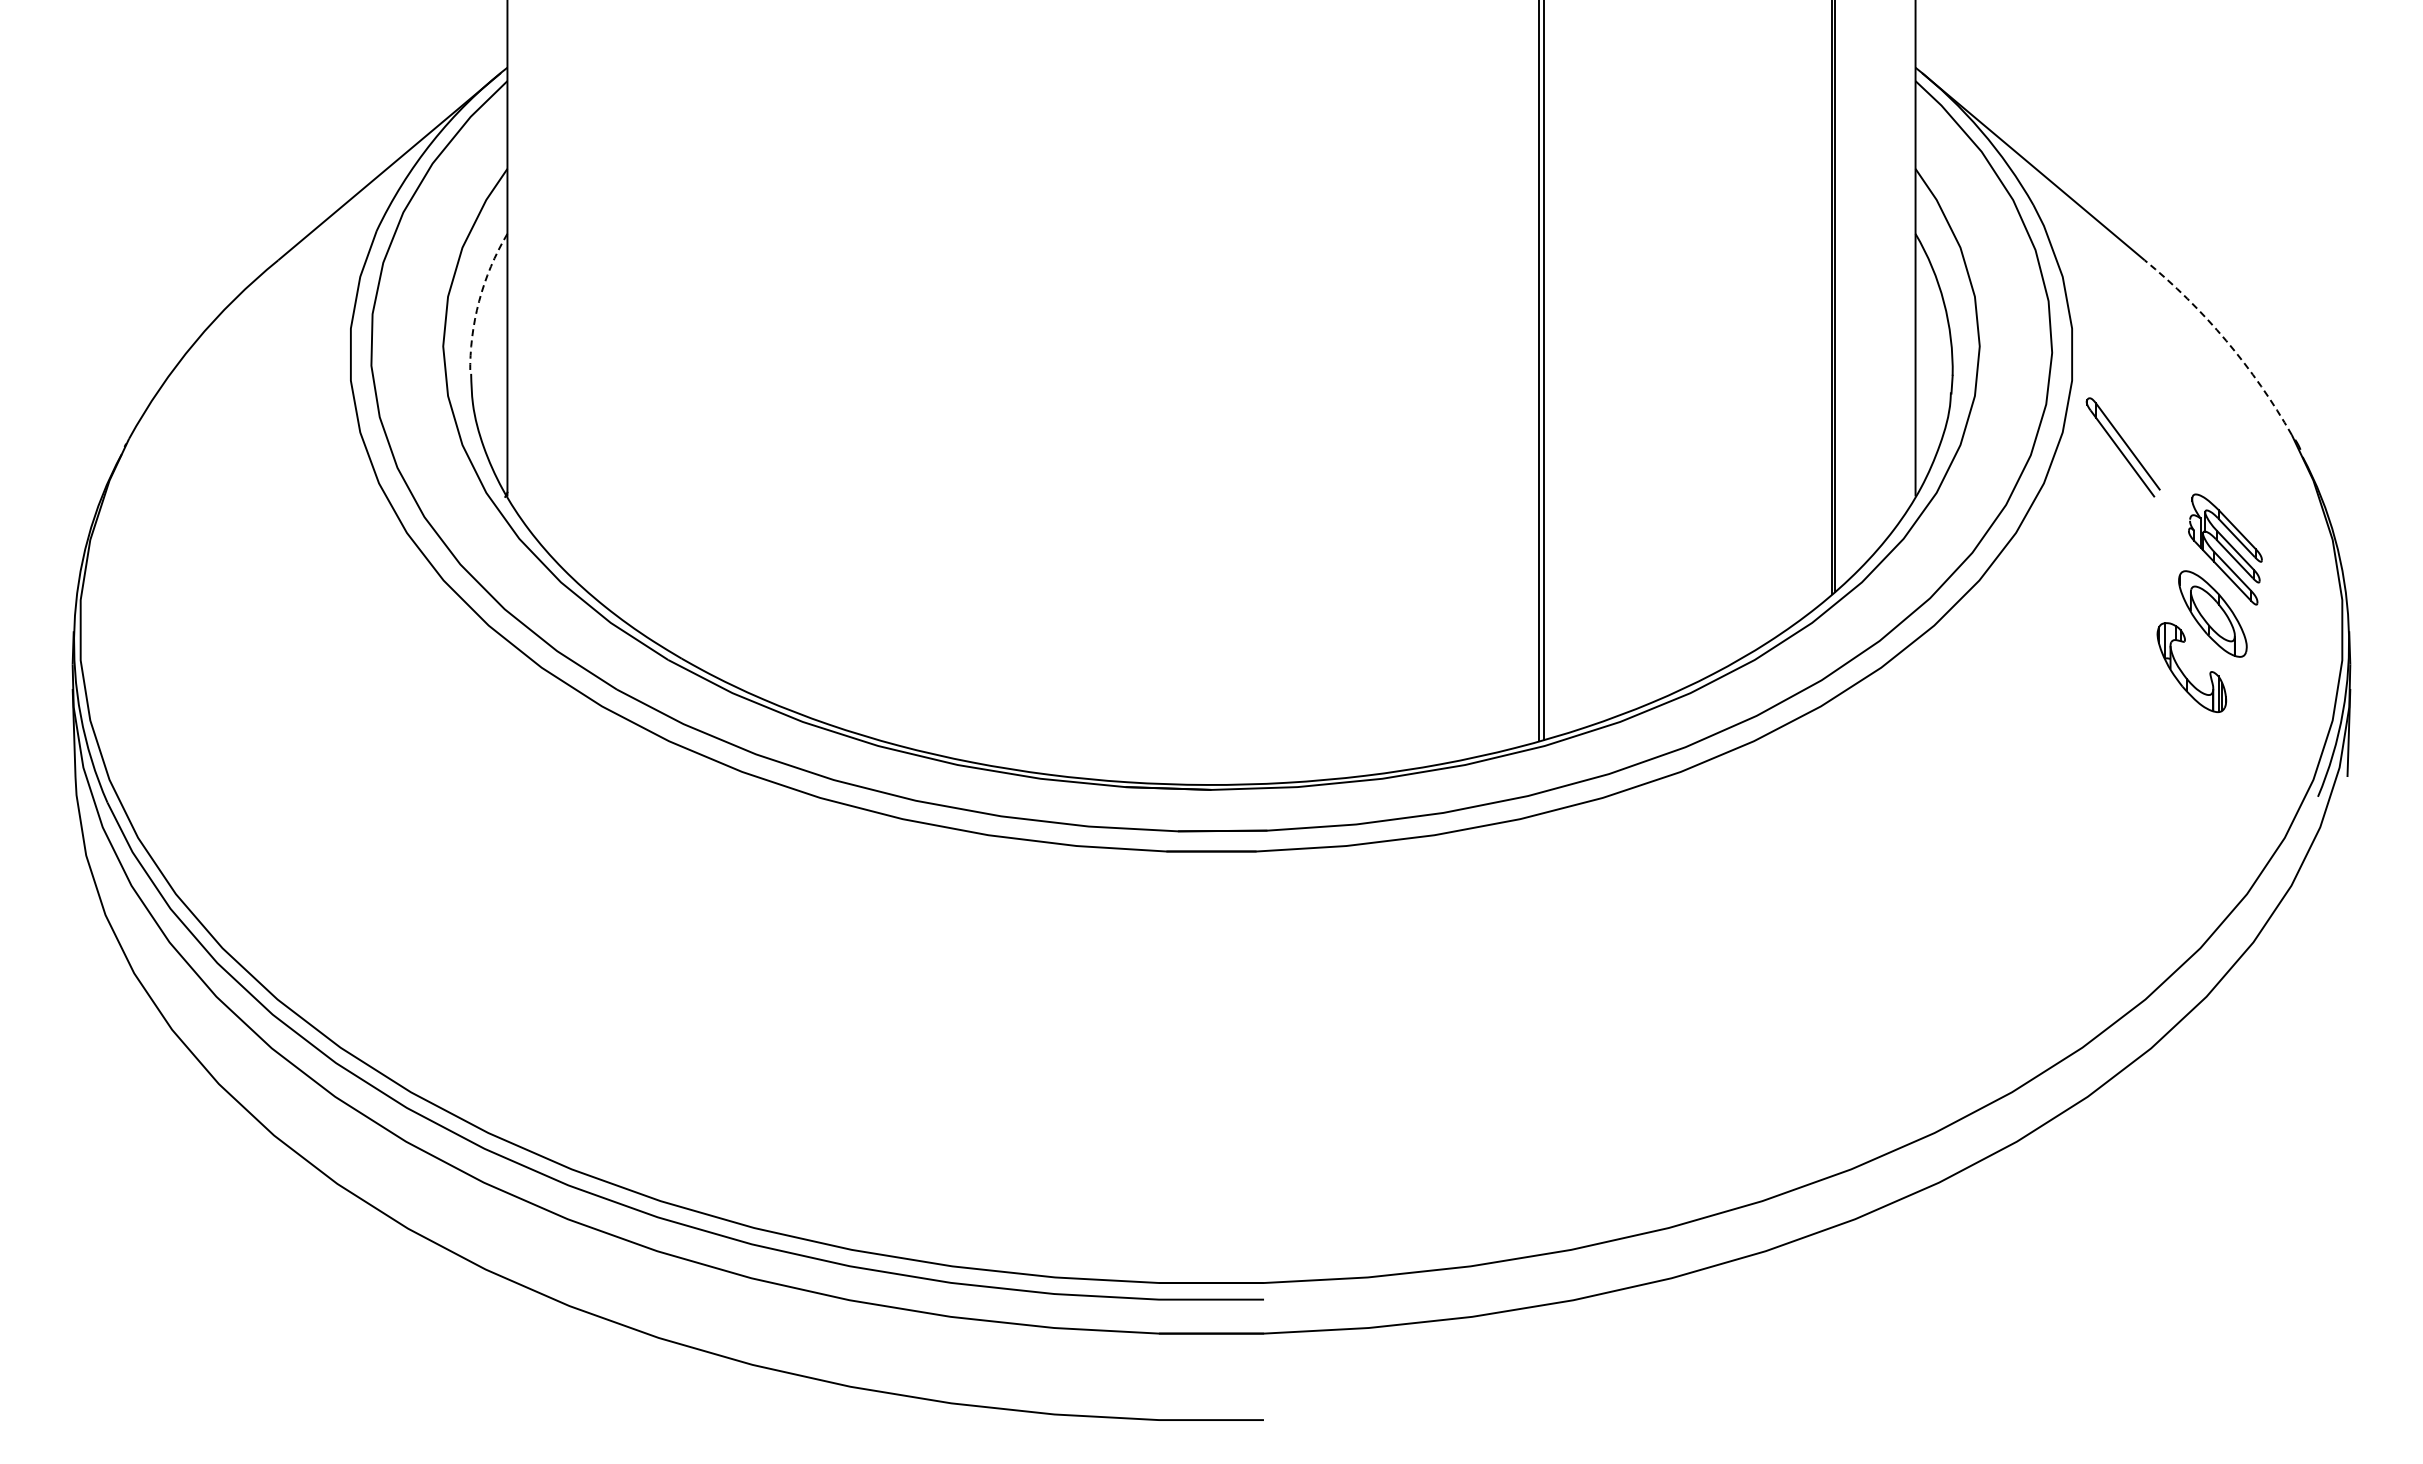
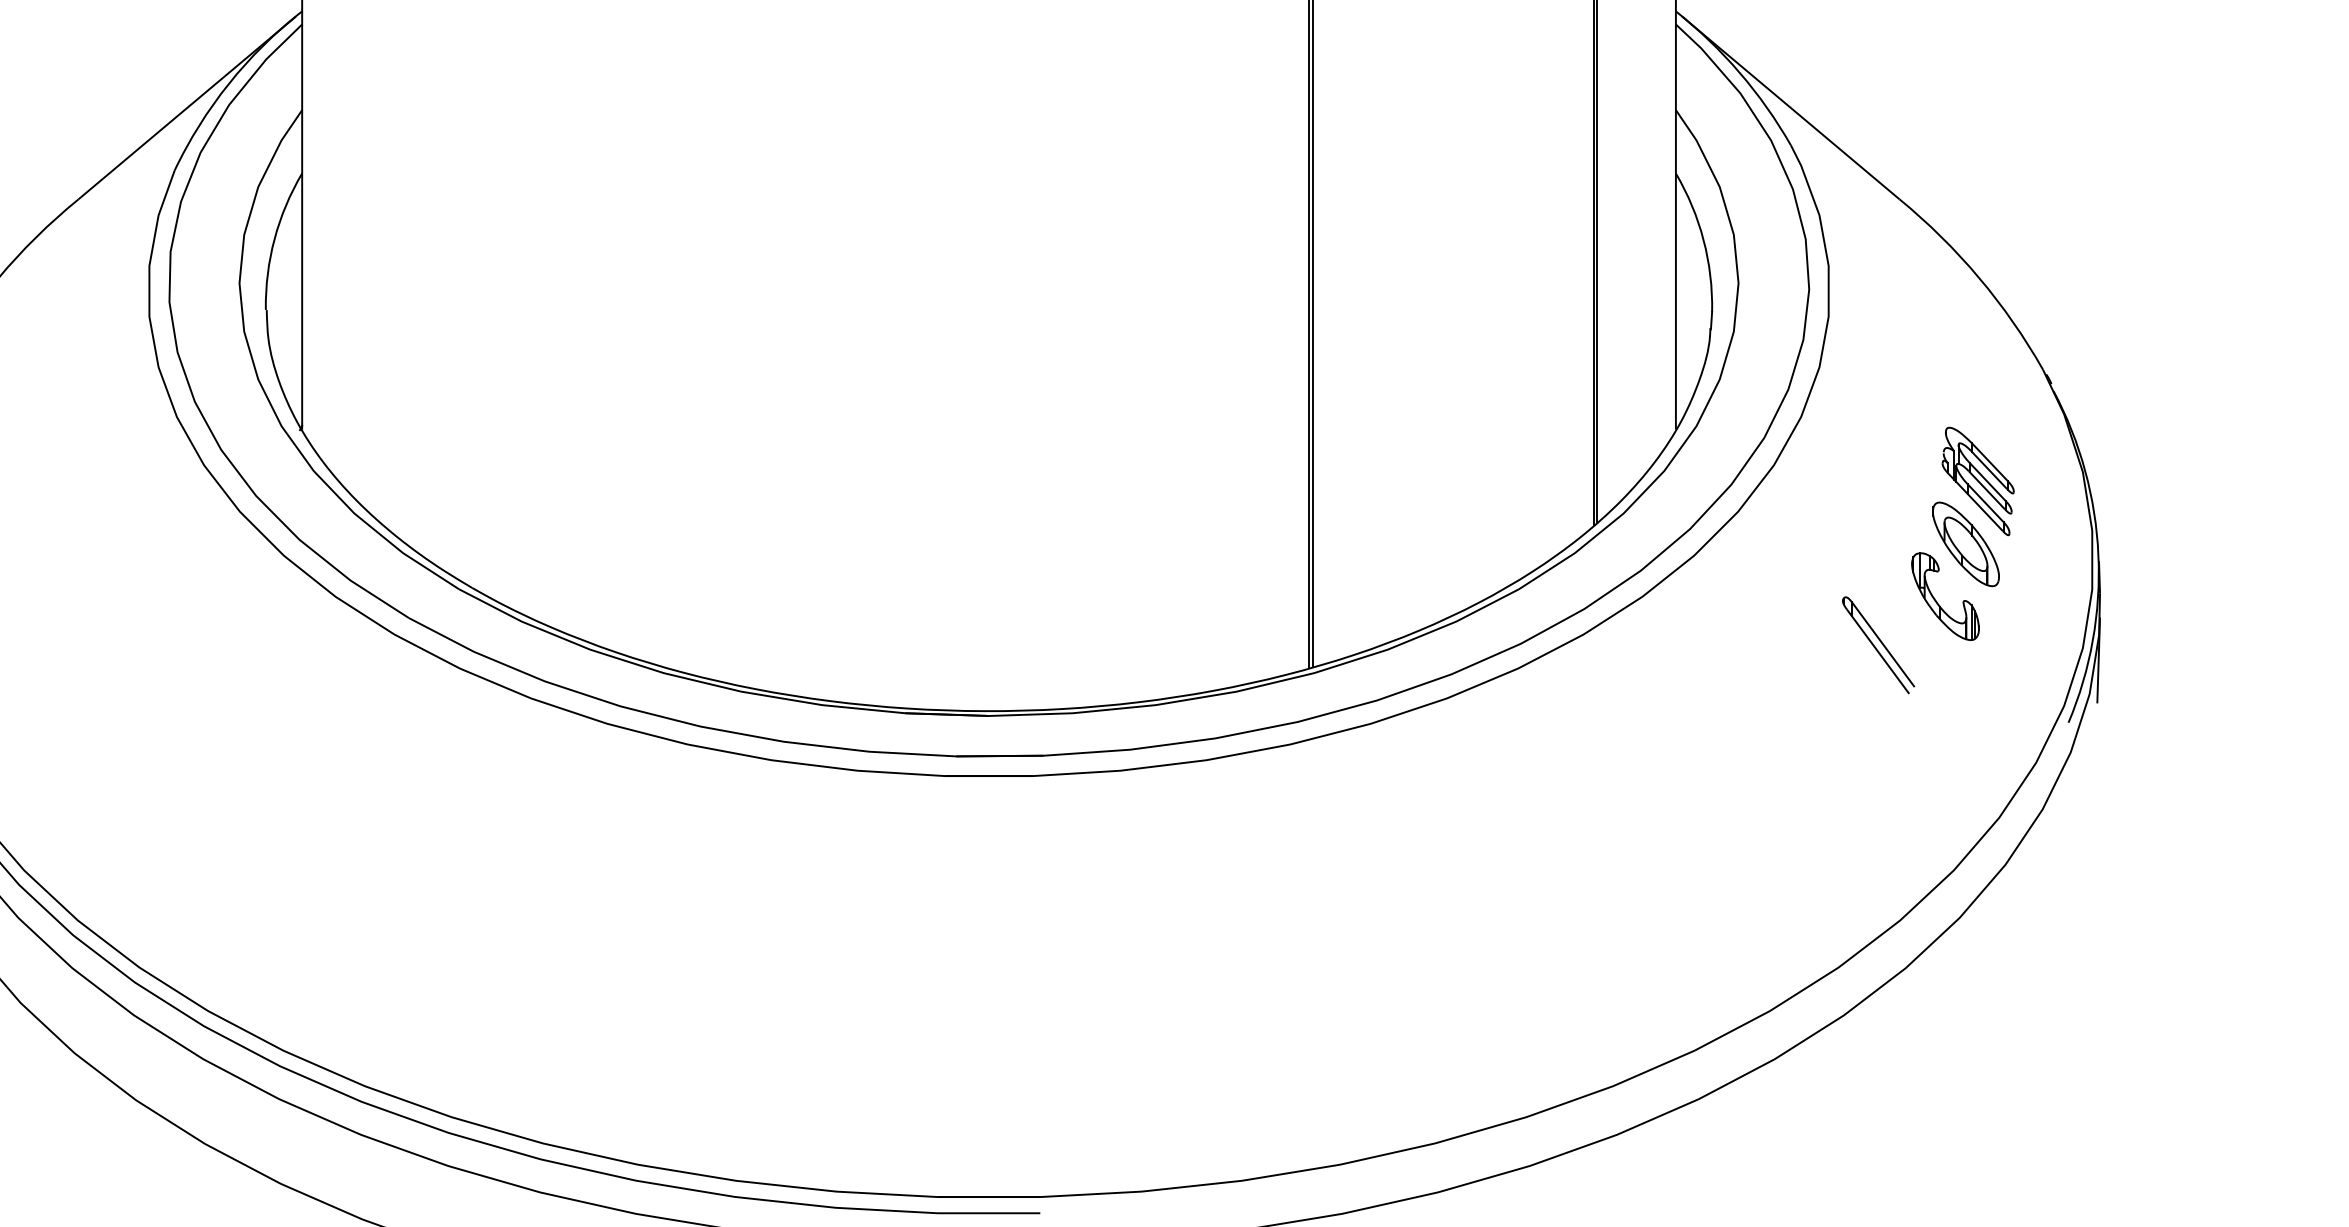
arc: (479, 301) -> (274, 239), dashed -> solid
arc: (2226, 340) -> (1979, 277), dashed -> solid
part: (2122, 447) -> (1877, 645), moved

